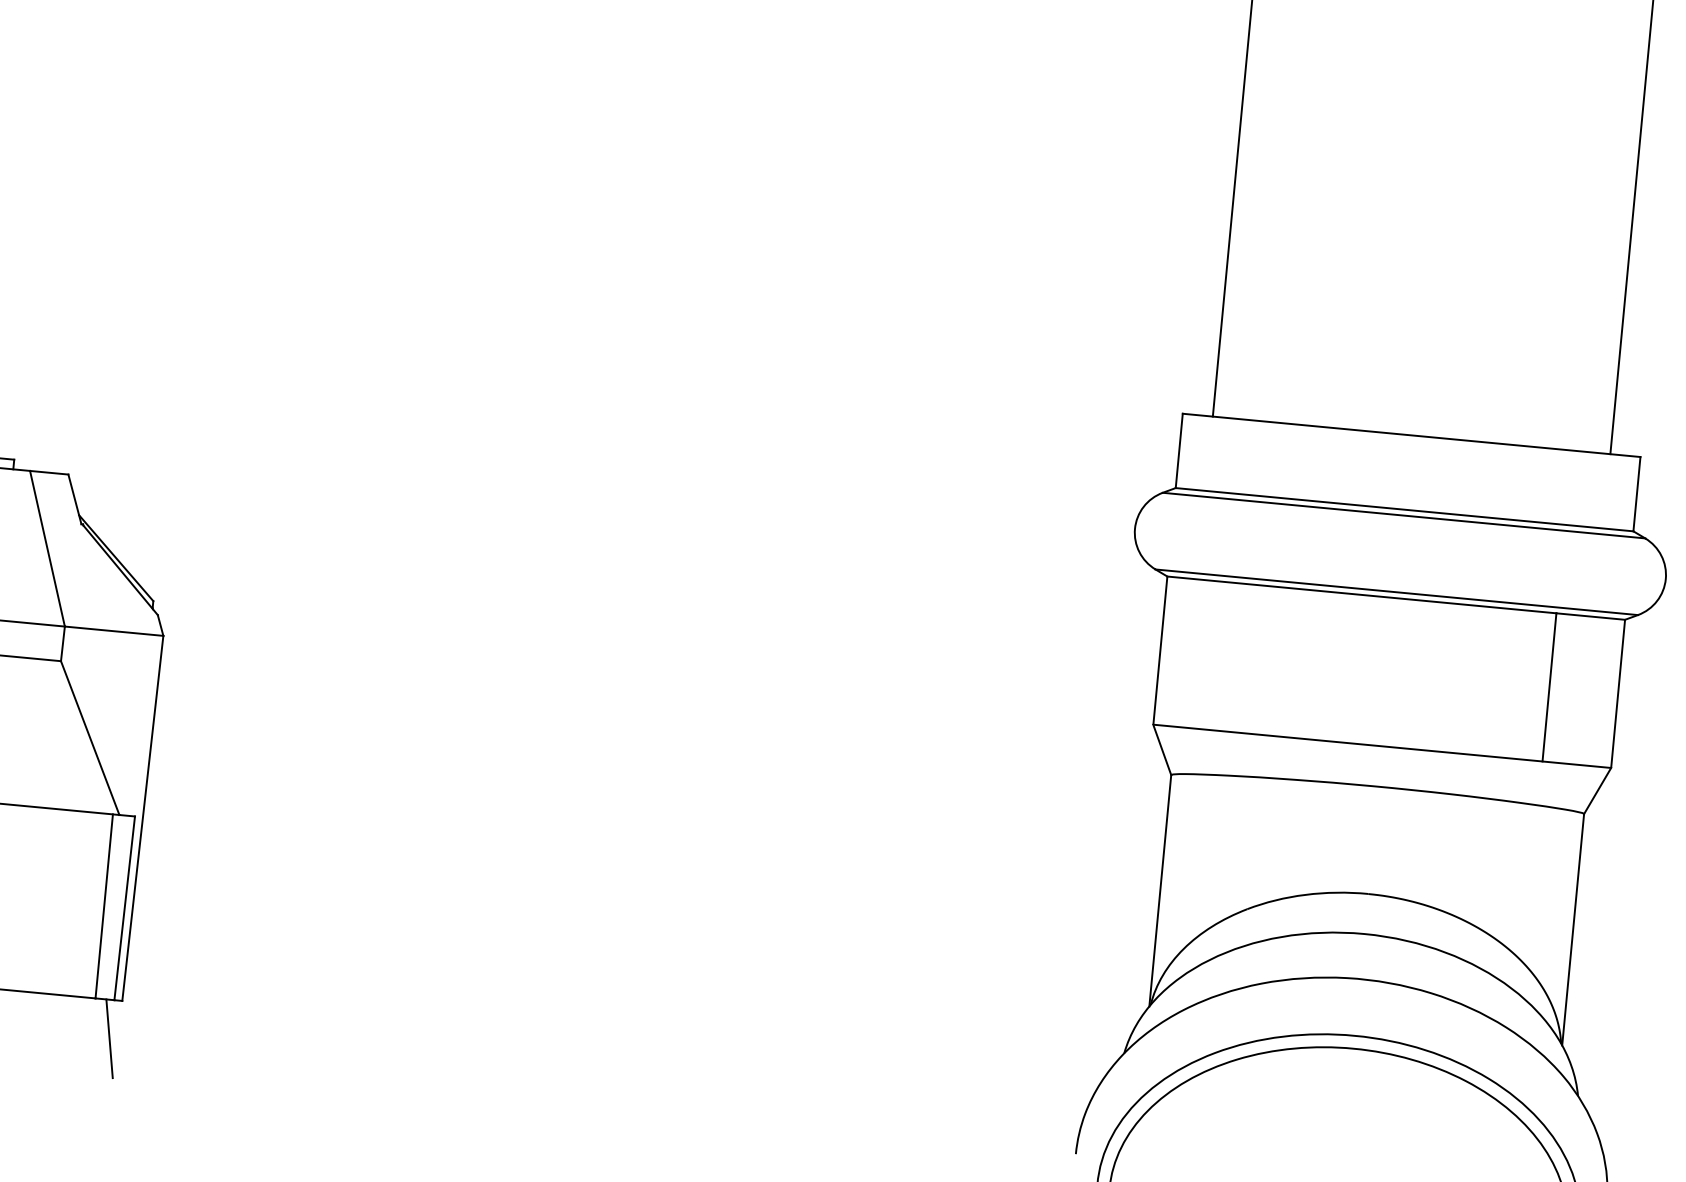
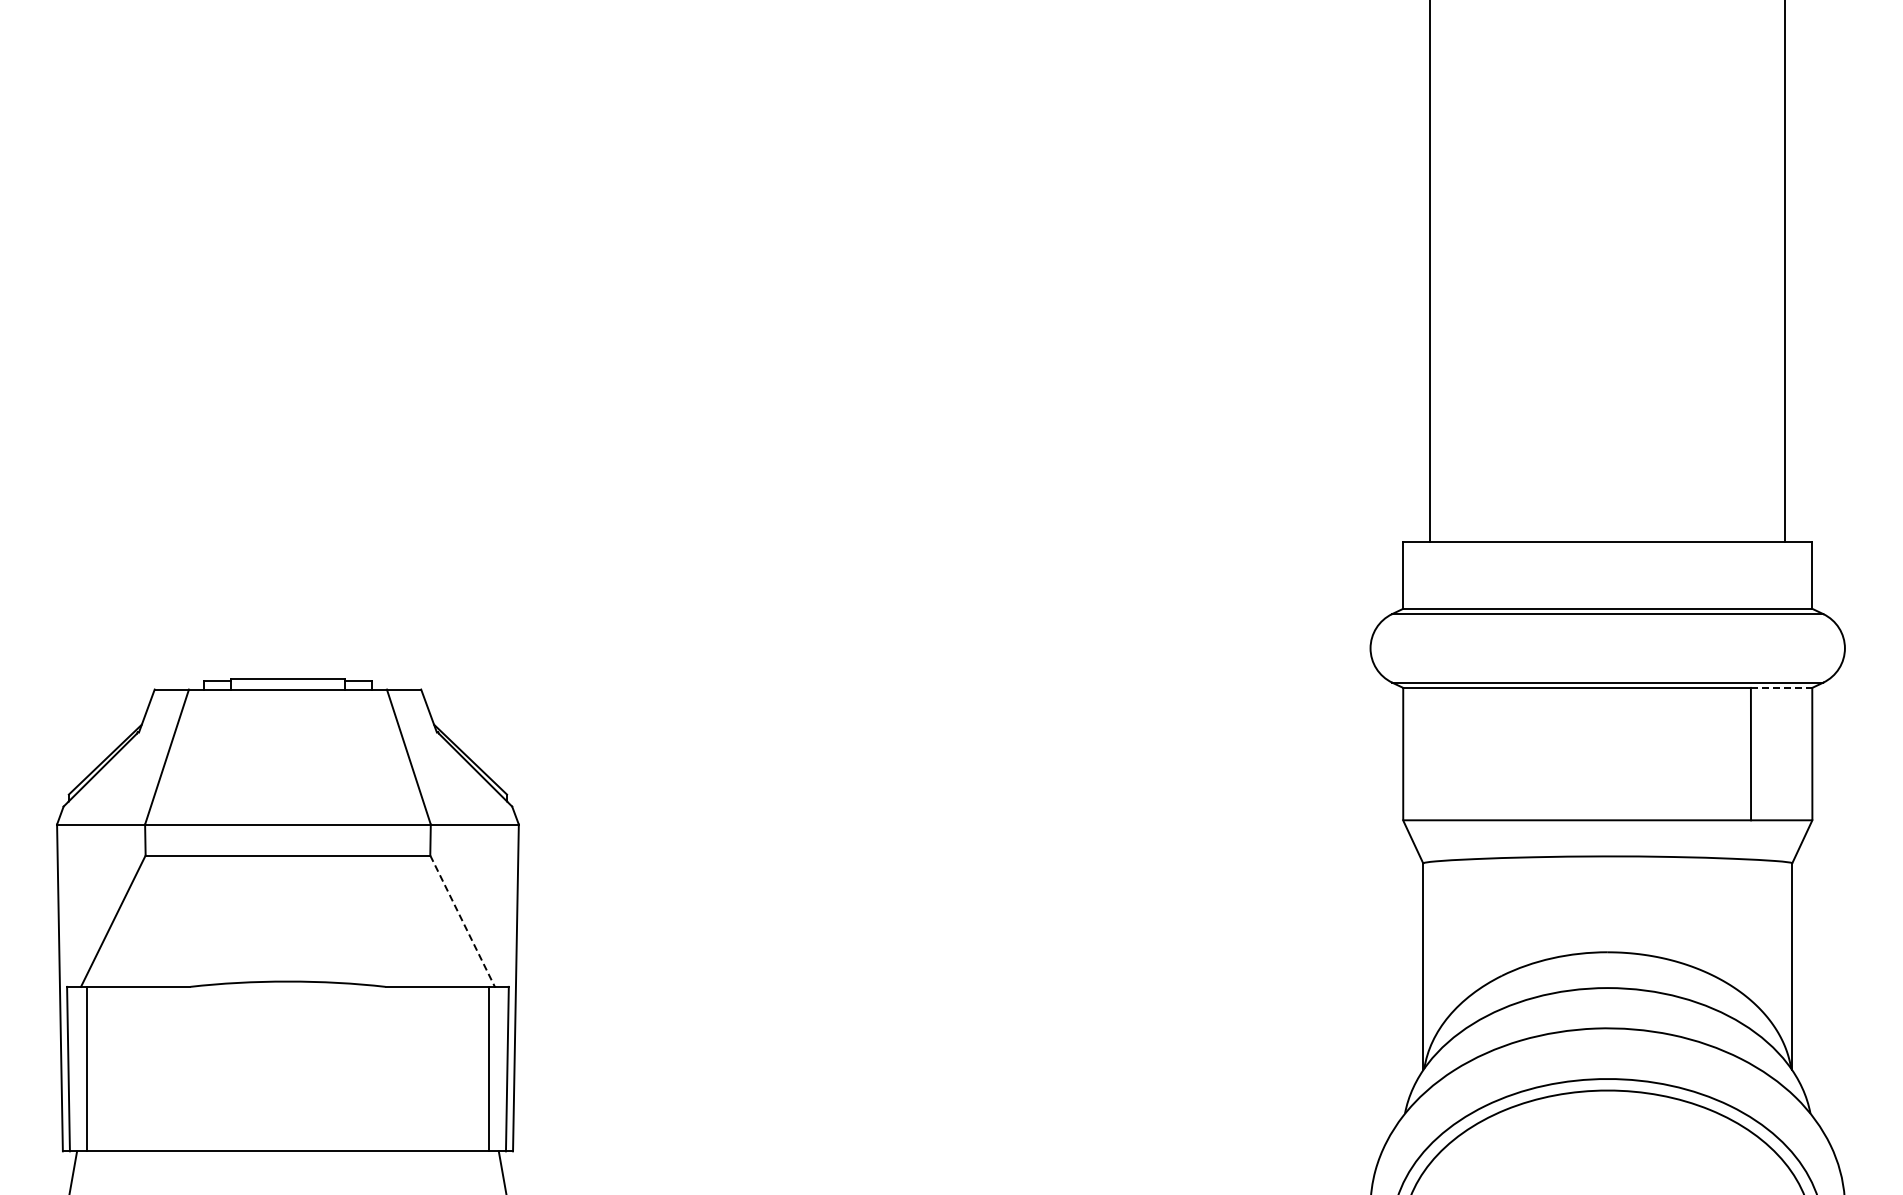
line: (1590, 616) -> (1781, 687), solid -> dashed
line: (90, 738) -> (462, 921), solid -> dashed

